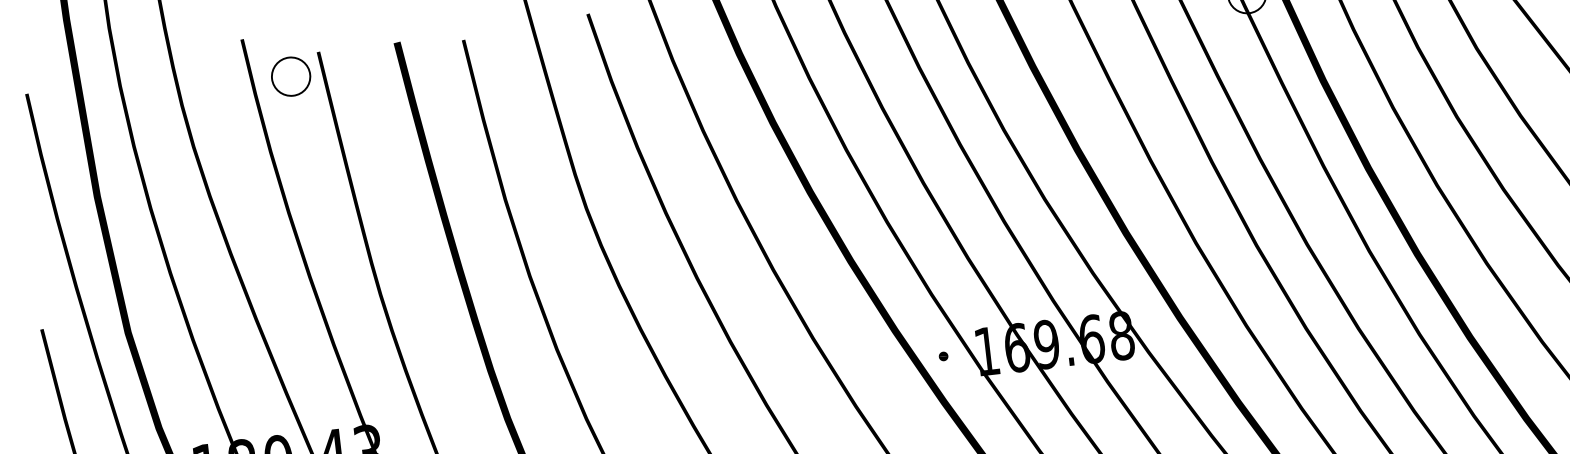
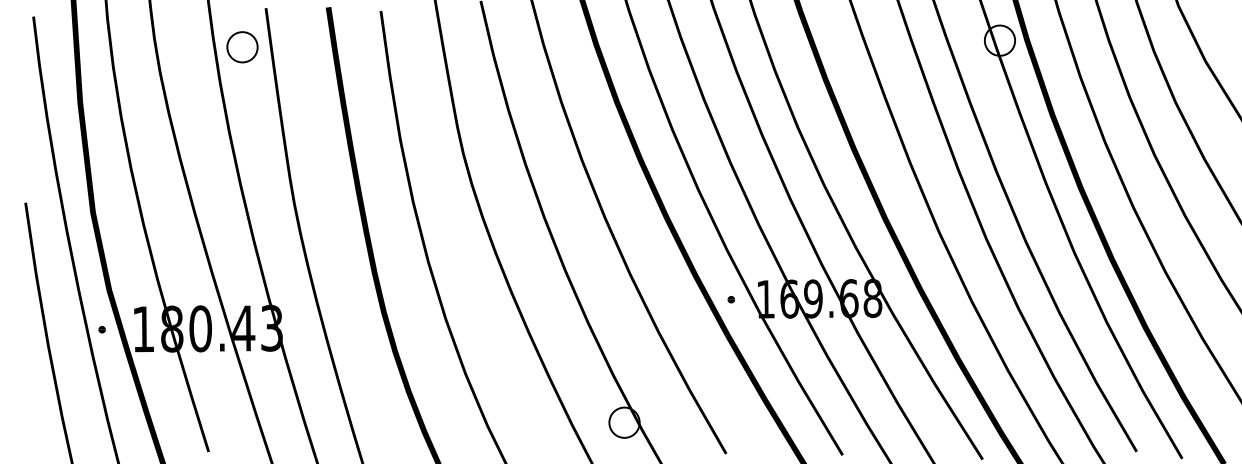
part: (291, 76) -> (242, 47), moved

